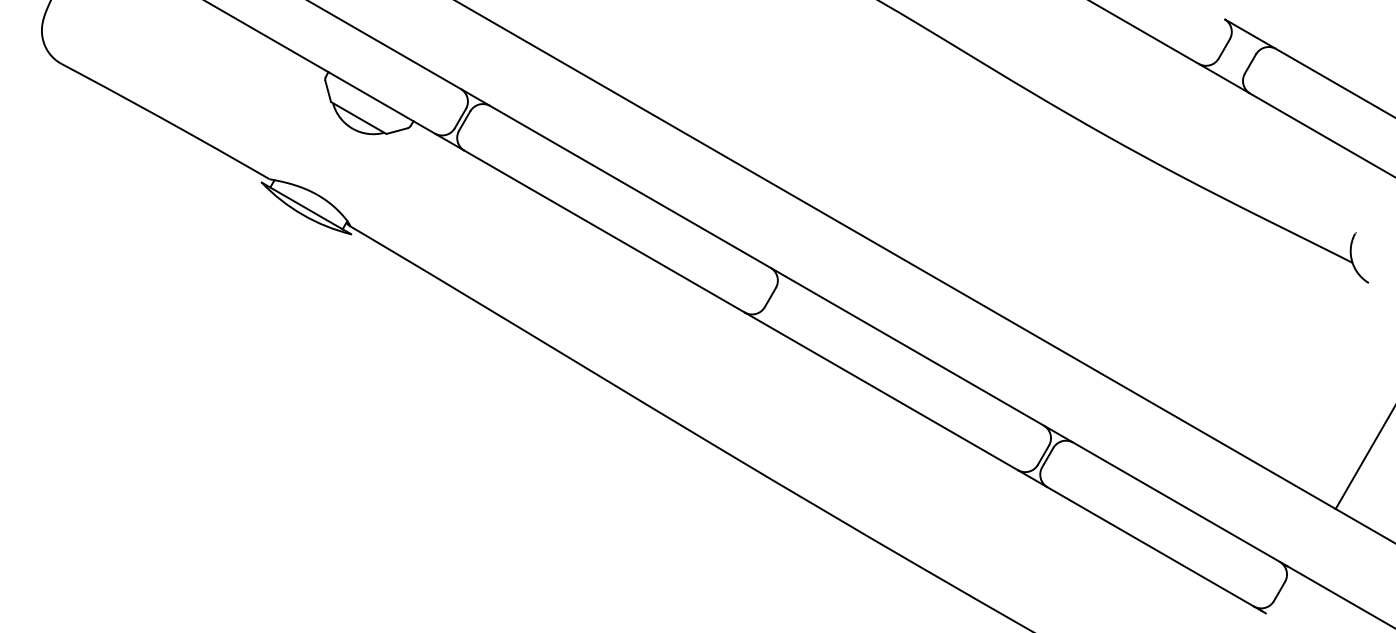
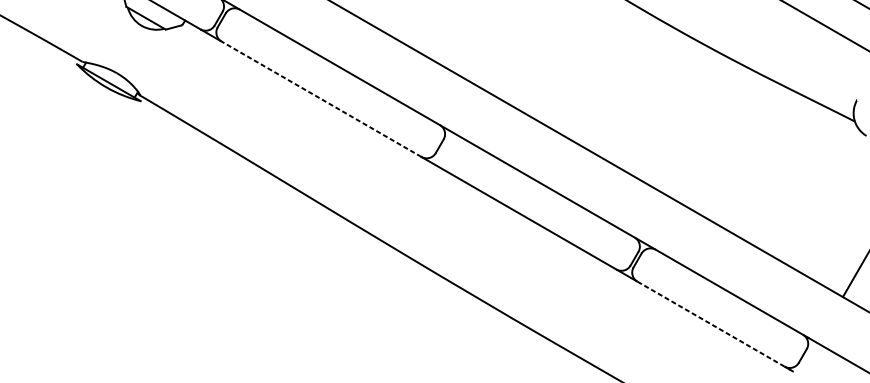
line: (604, 231) -> (321, 99), solid -> dashed
line: (1150, 546) -> (710, 323), solid -> dashed

